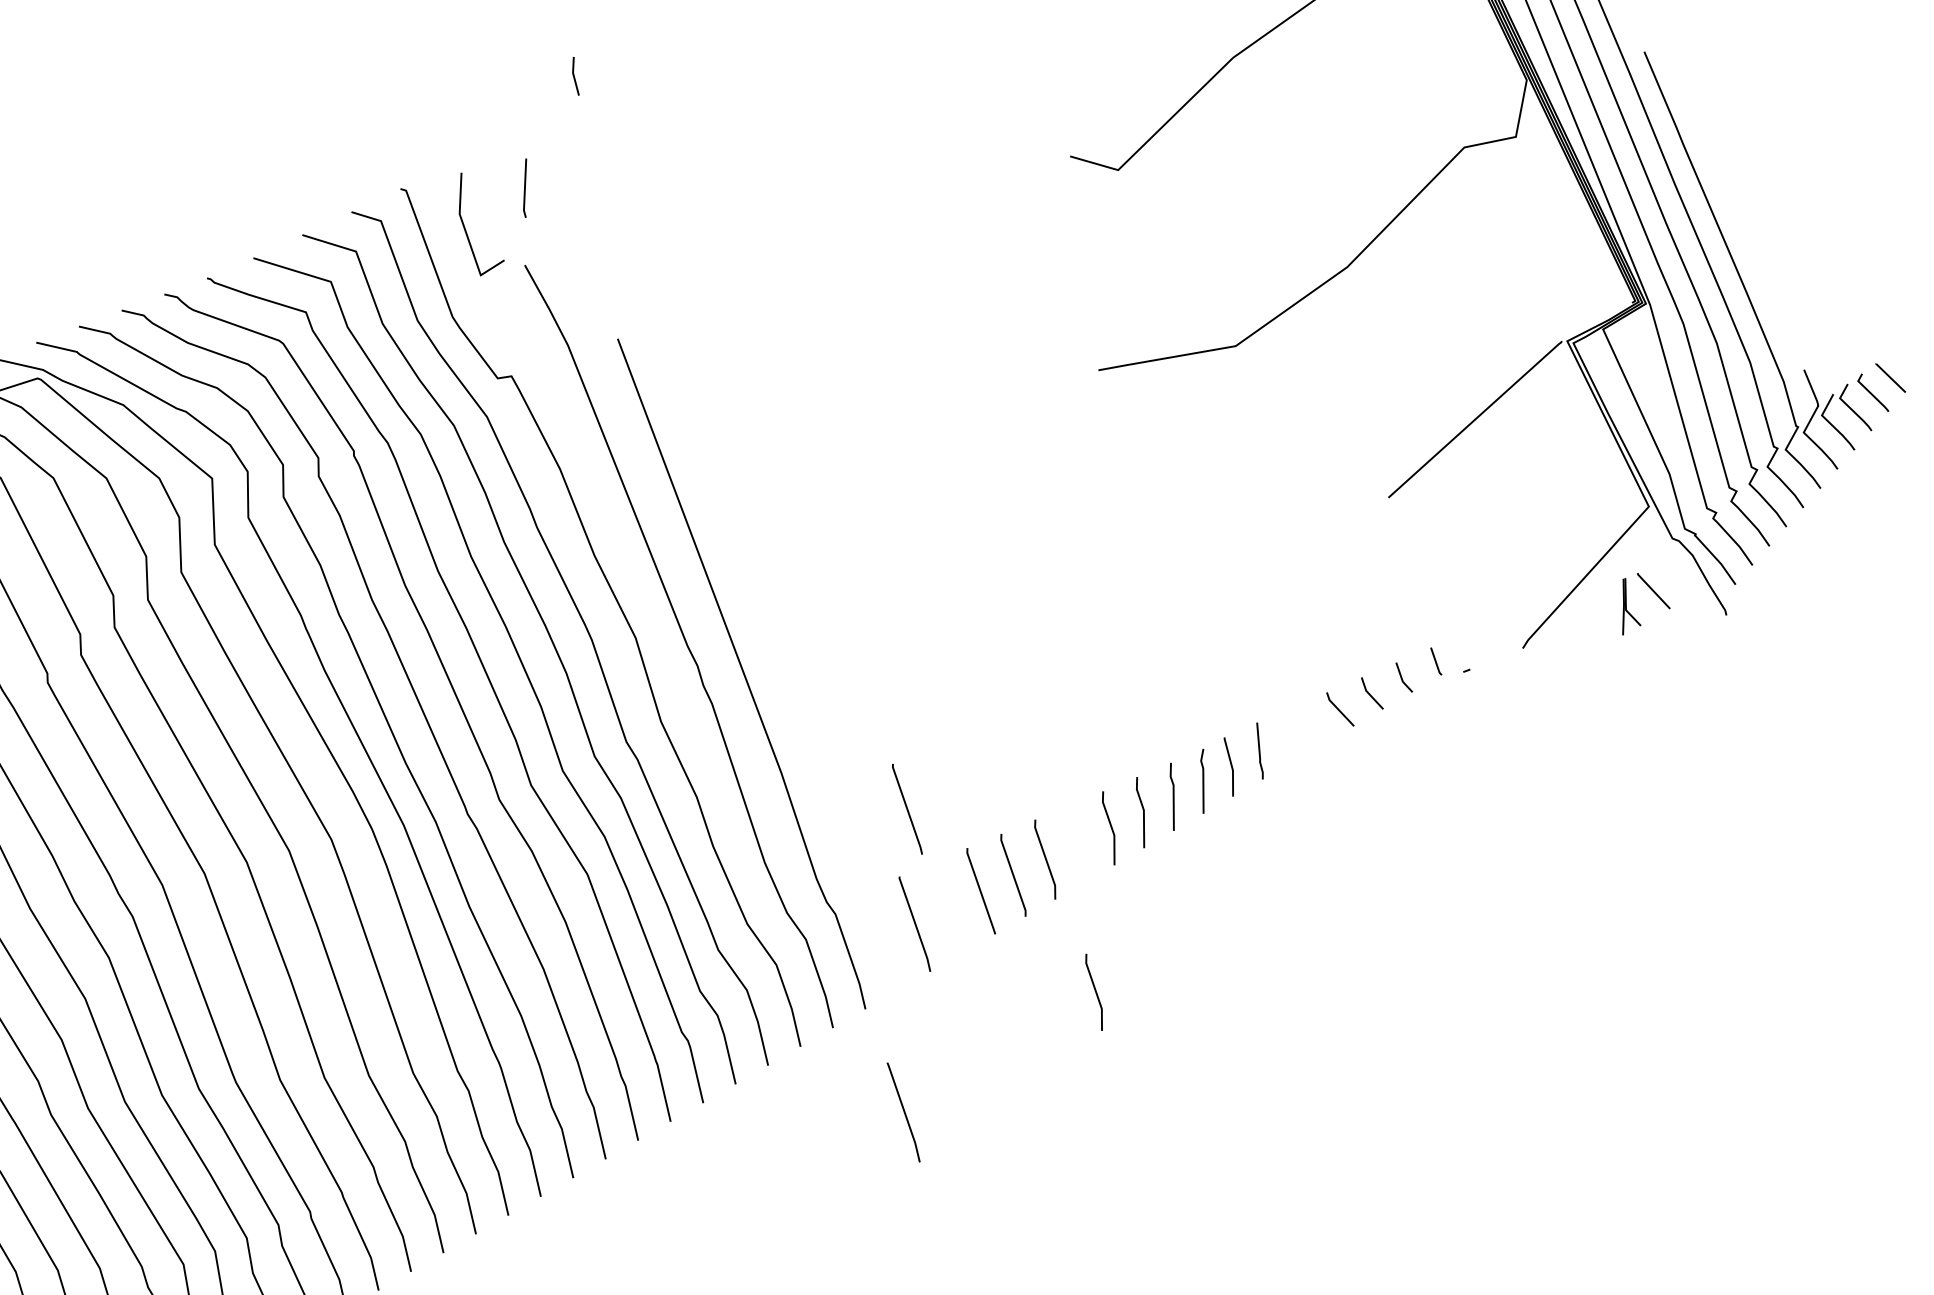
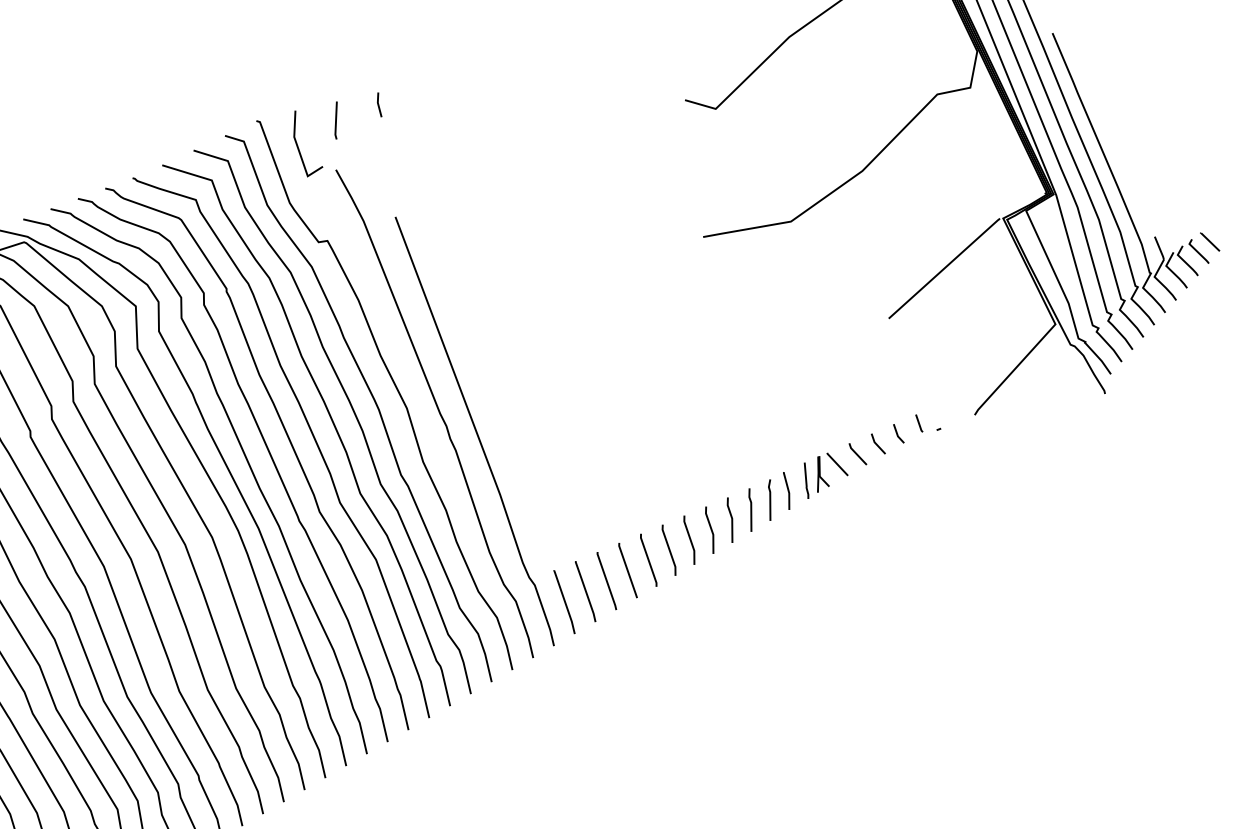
line: (575, 75) -> (379, 104), moved
part: (1656, 597) -> (839, 468), moved
line: (906, 809) -> (606, 581), moved
line: (1094, 991) -> (689, 539), moved
line: (903, 1113) -> (564, 602), moved

